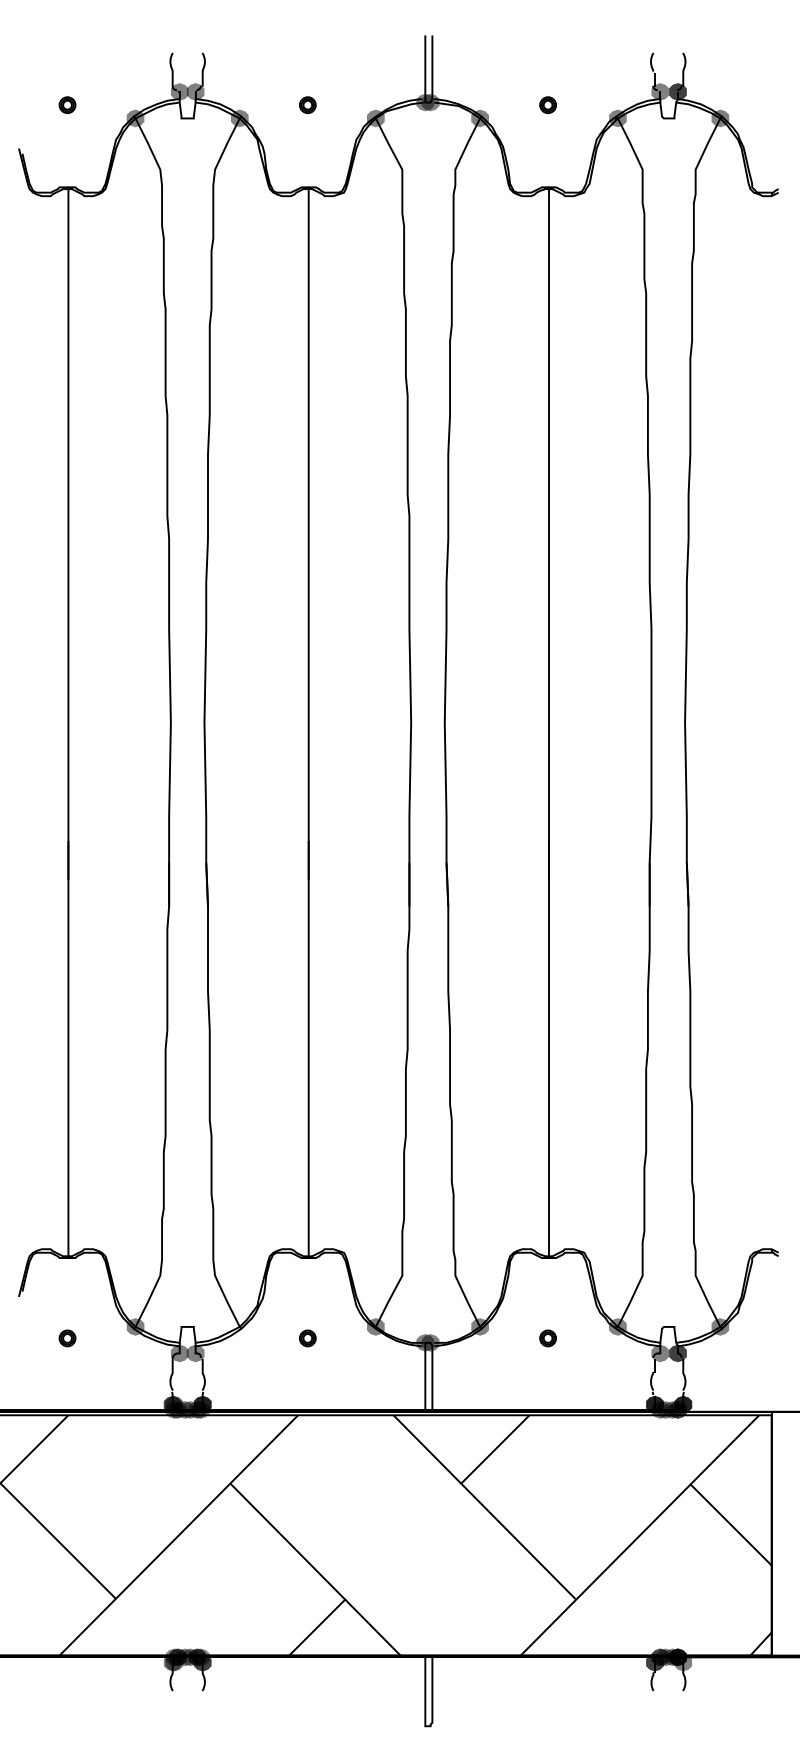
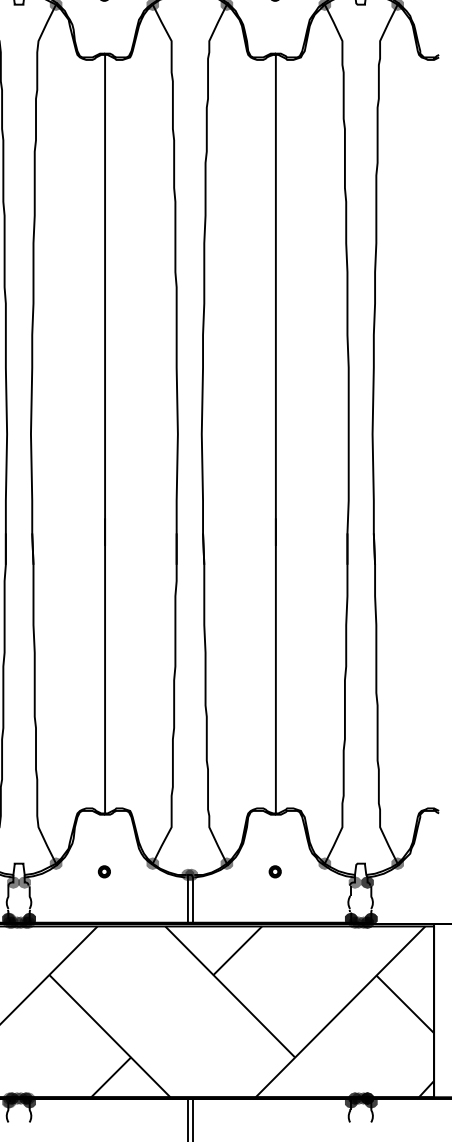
fill: (239, 1326) -> (55, 863), added
fill: (683, 1662) -> (371, 1102), added

